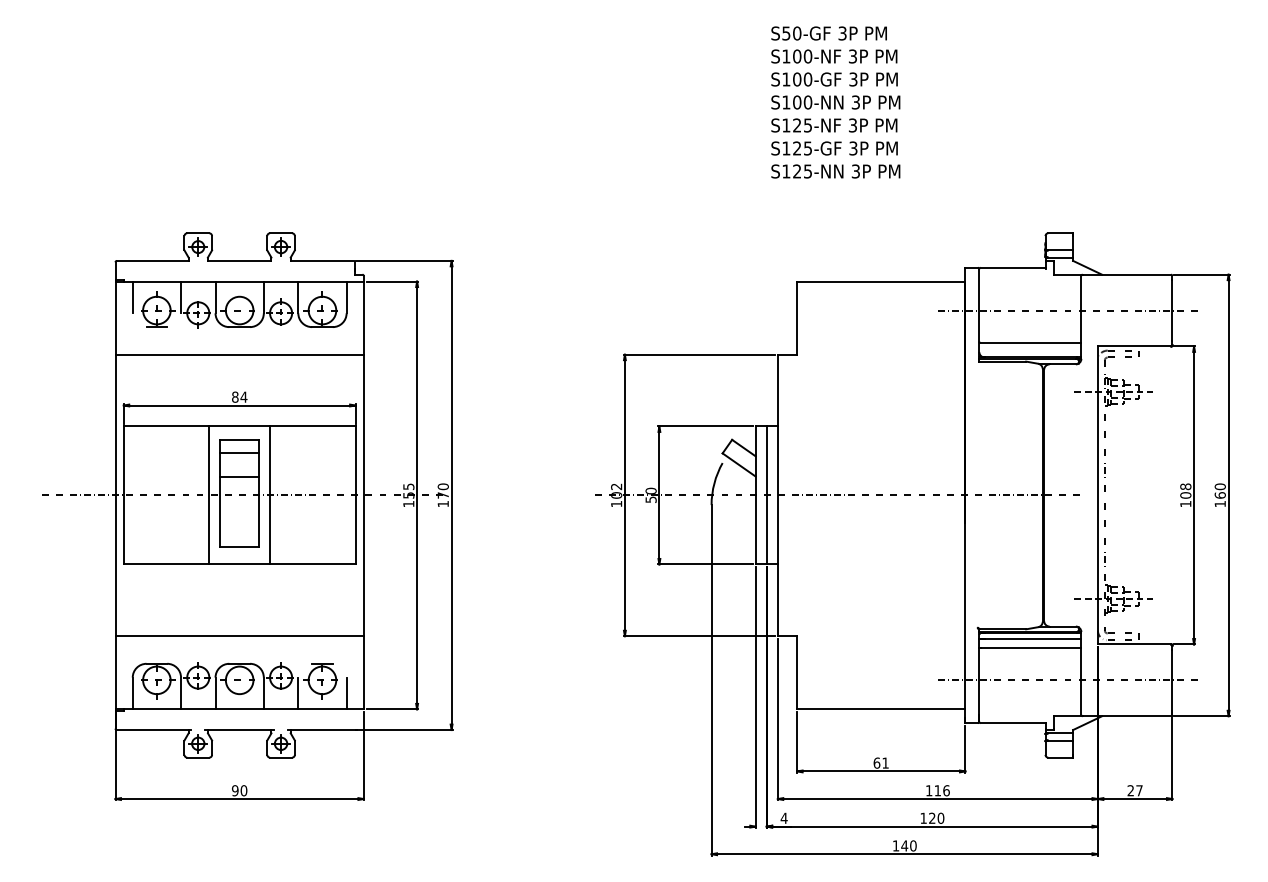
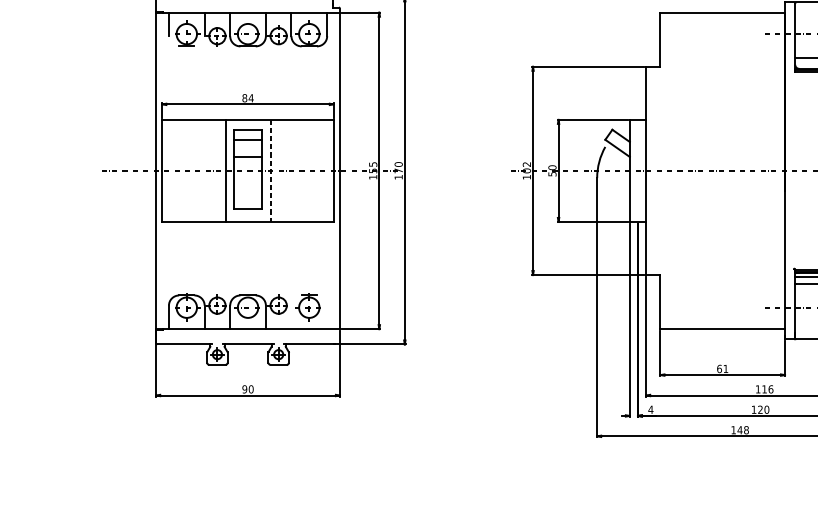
line: (239, 354) -> (247, 66), removed
line: (270, 495) -> (270, 170), solid -> dashed
line: (766, 495) -> (637, 170), removed
line: (239, 636) -> (247, 275), removed
line: (298, 693) -> (291, 317), removed
line: (346, 693) -> (327, 317), removed
text: (913, 845) -> (746, 429), 140 -> 148

